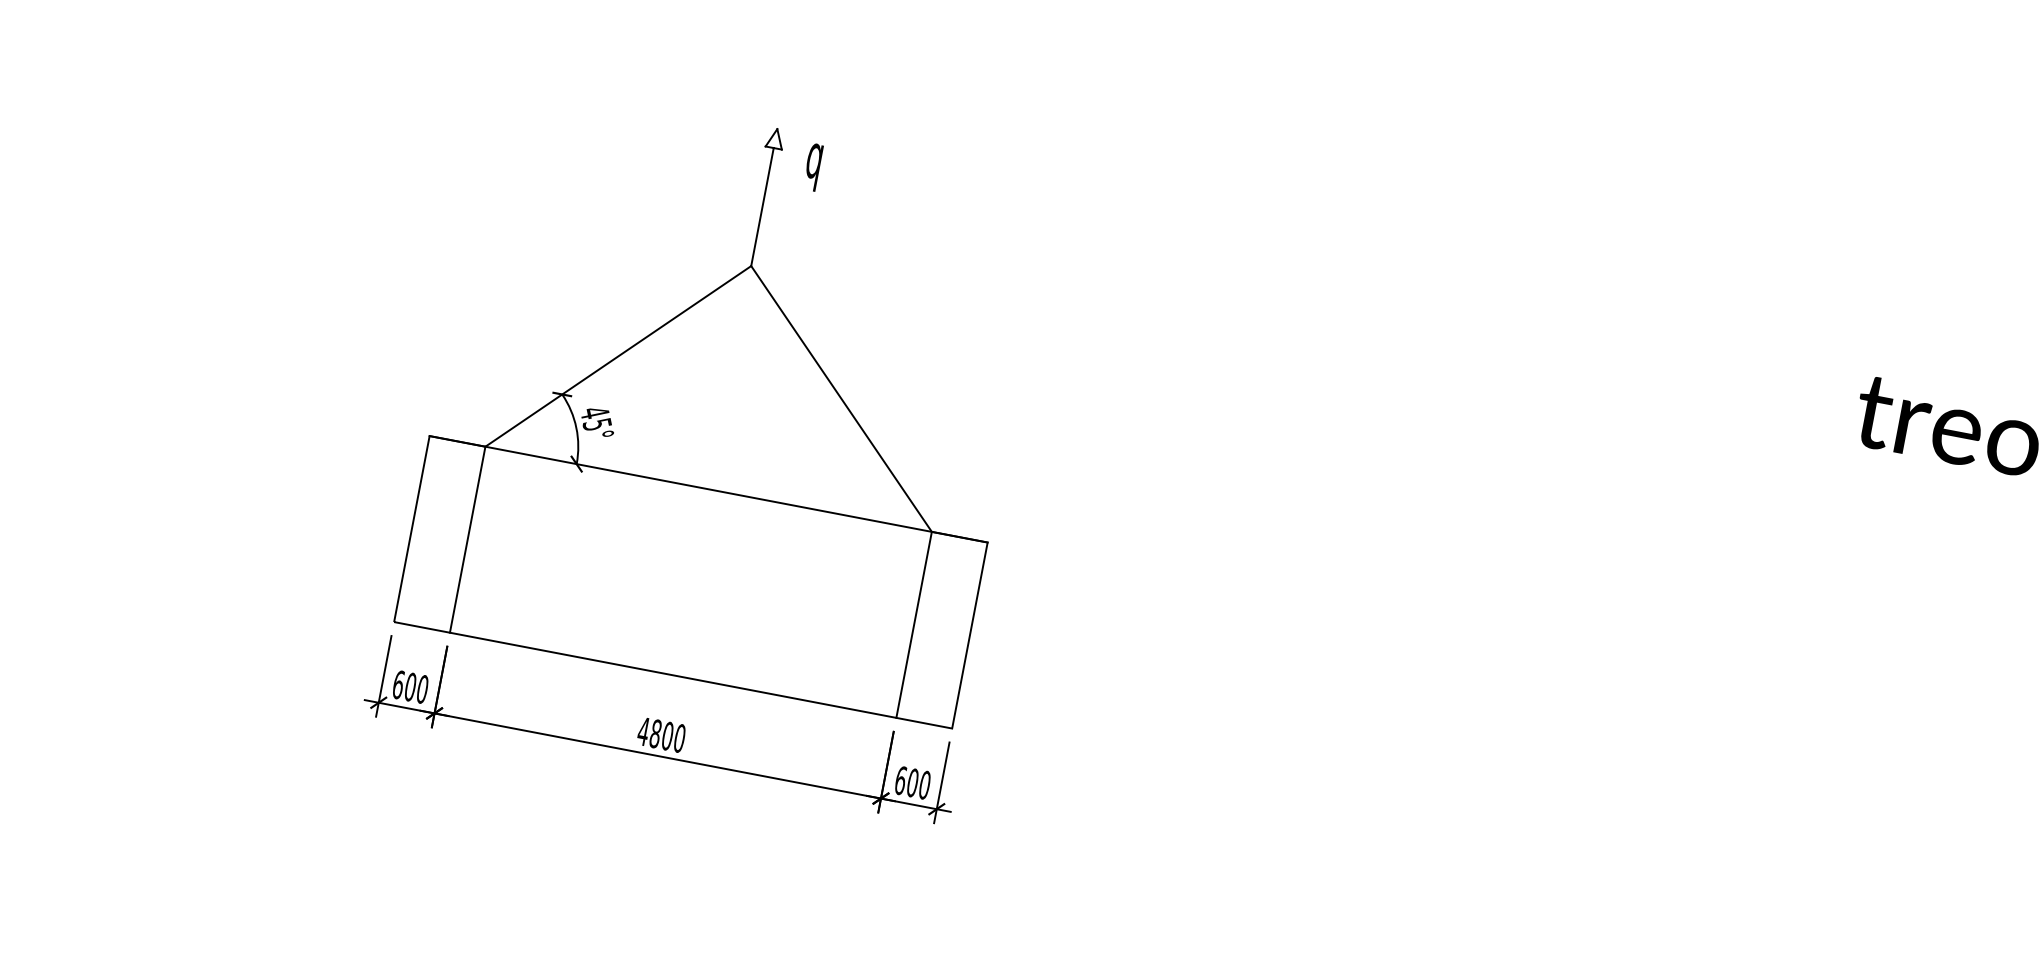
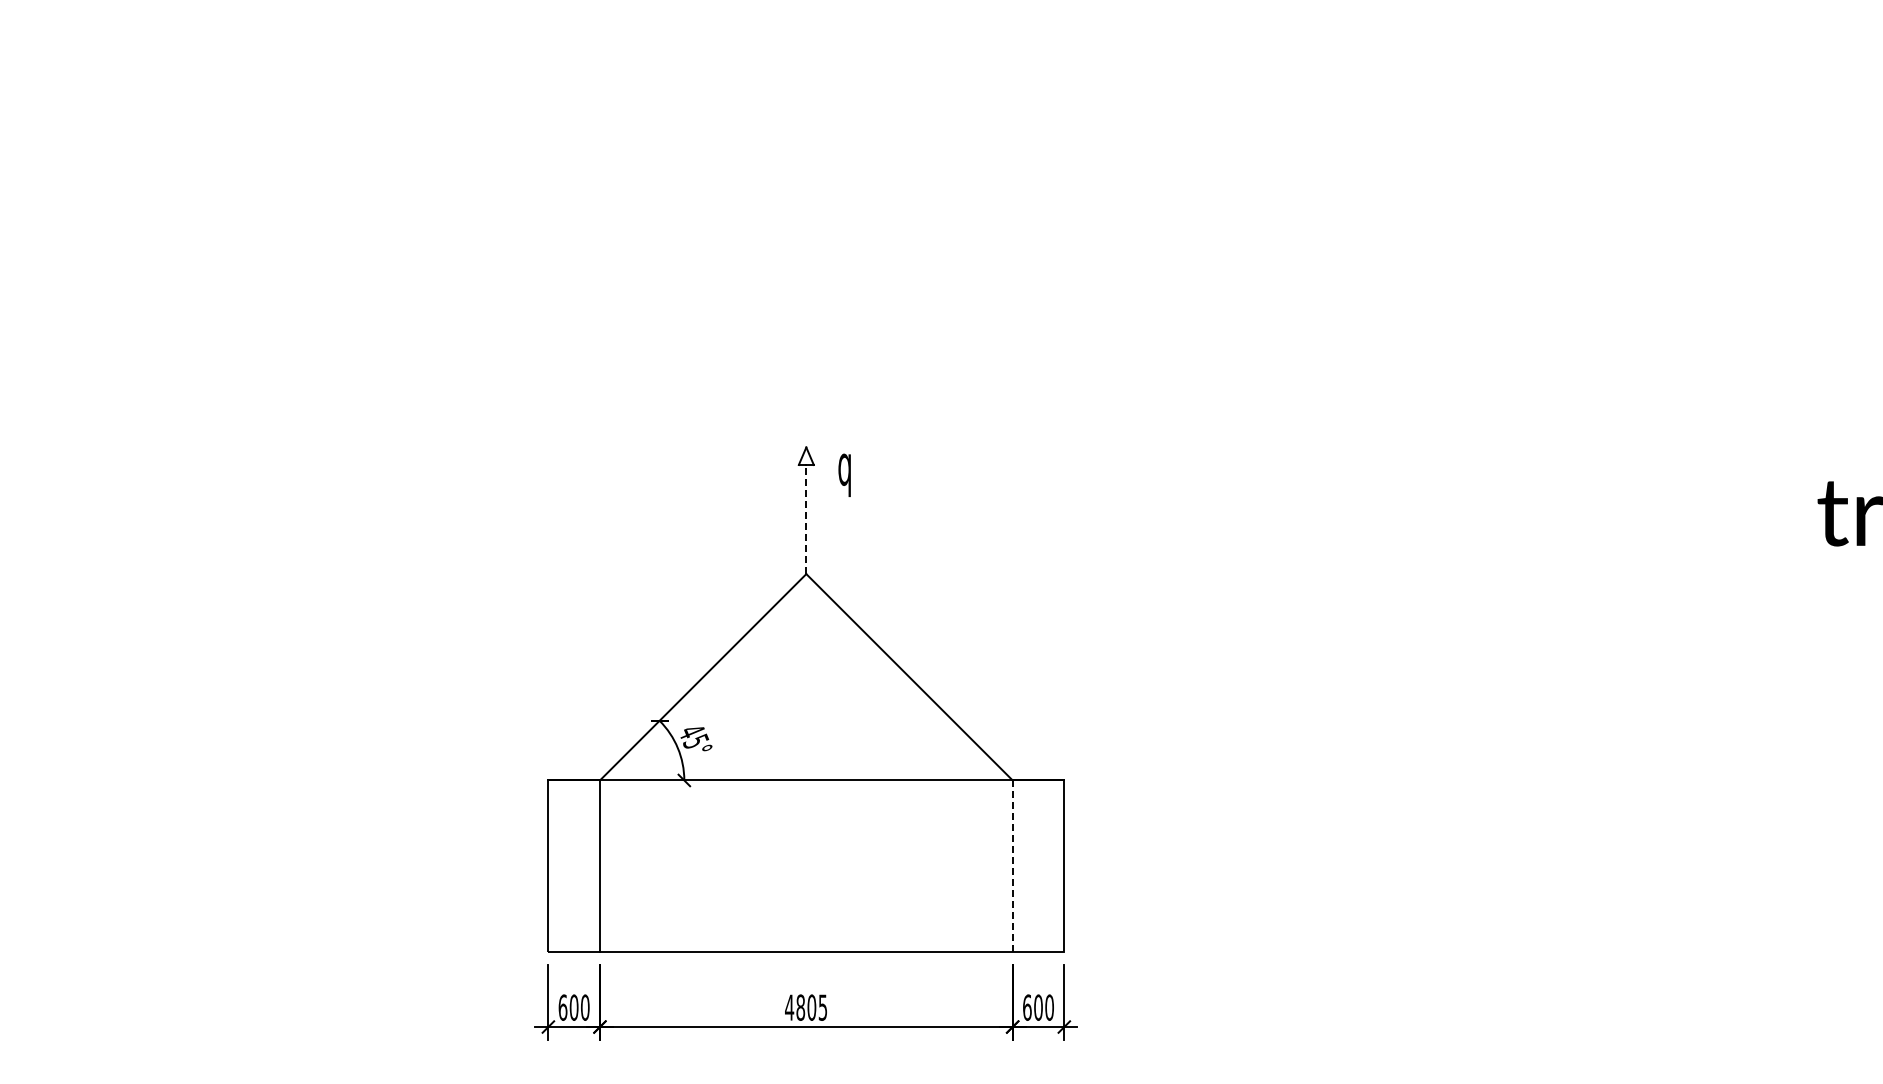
line: (762, 207) -> (806, 519), solid -> dashed
line: (913, 624) -> (1012, 866), solid -> dashed
text: (679, 738) -> (822, 1007), 4800 -> 4805

